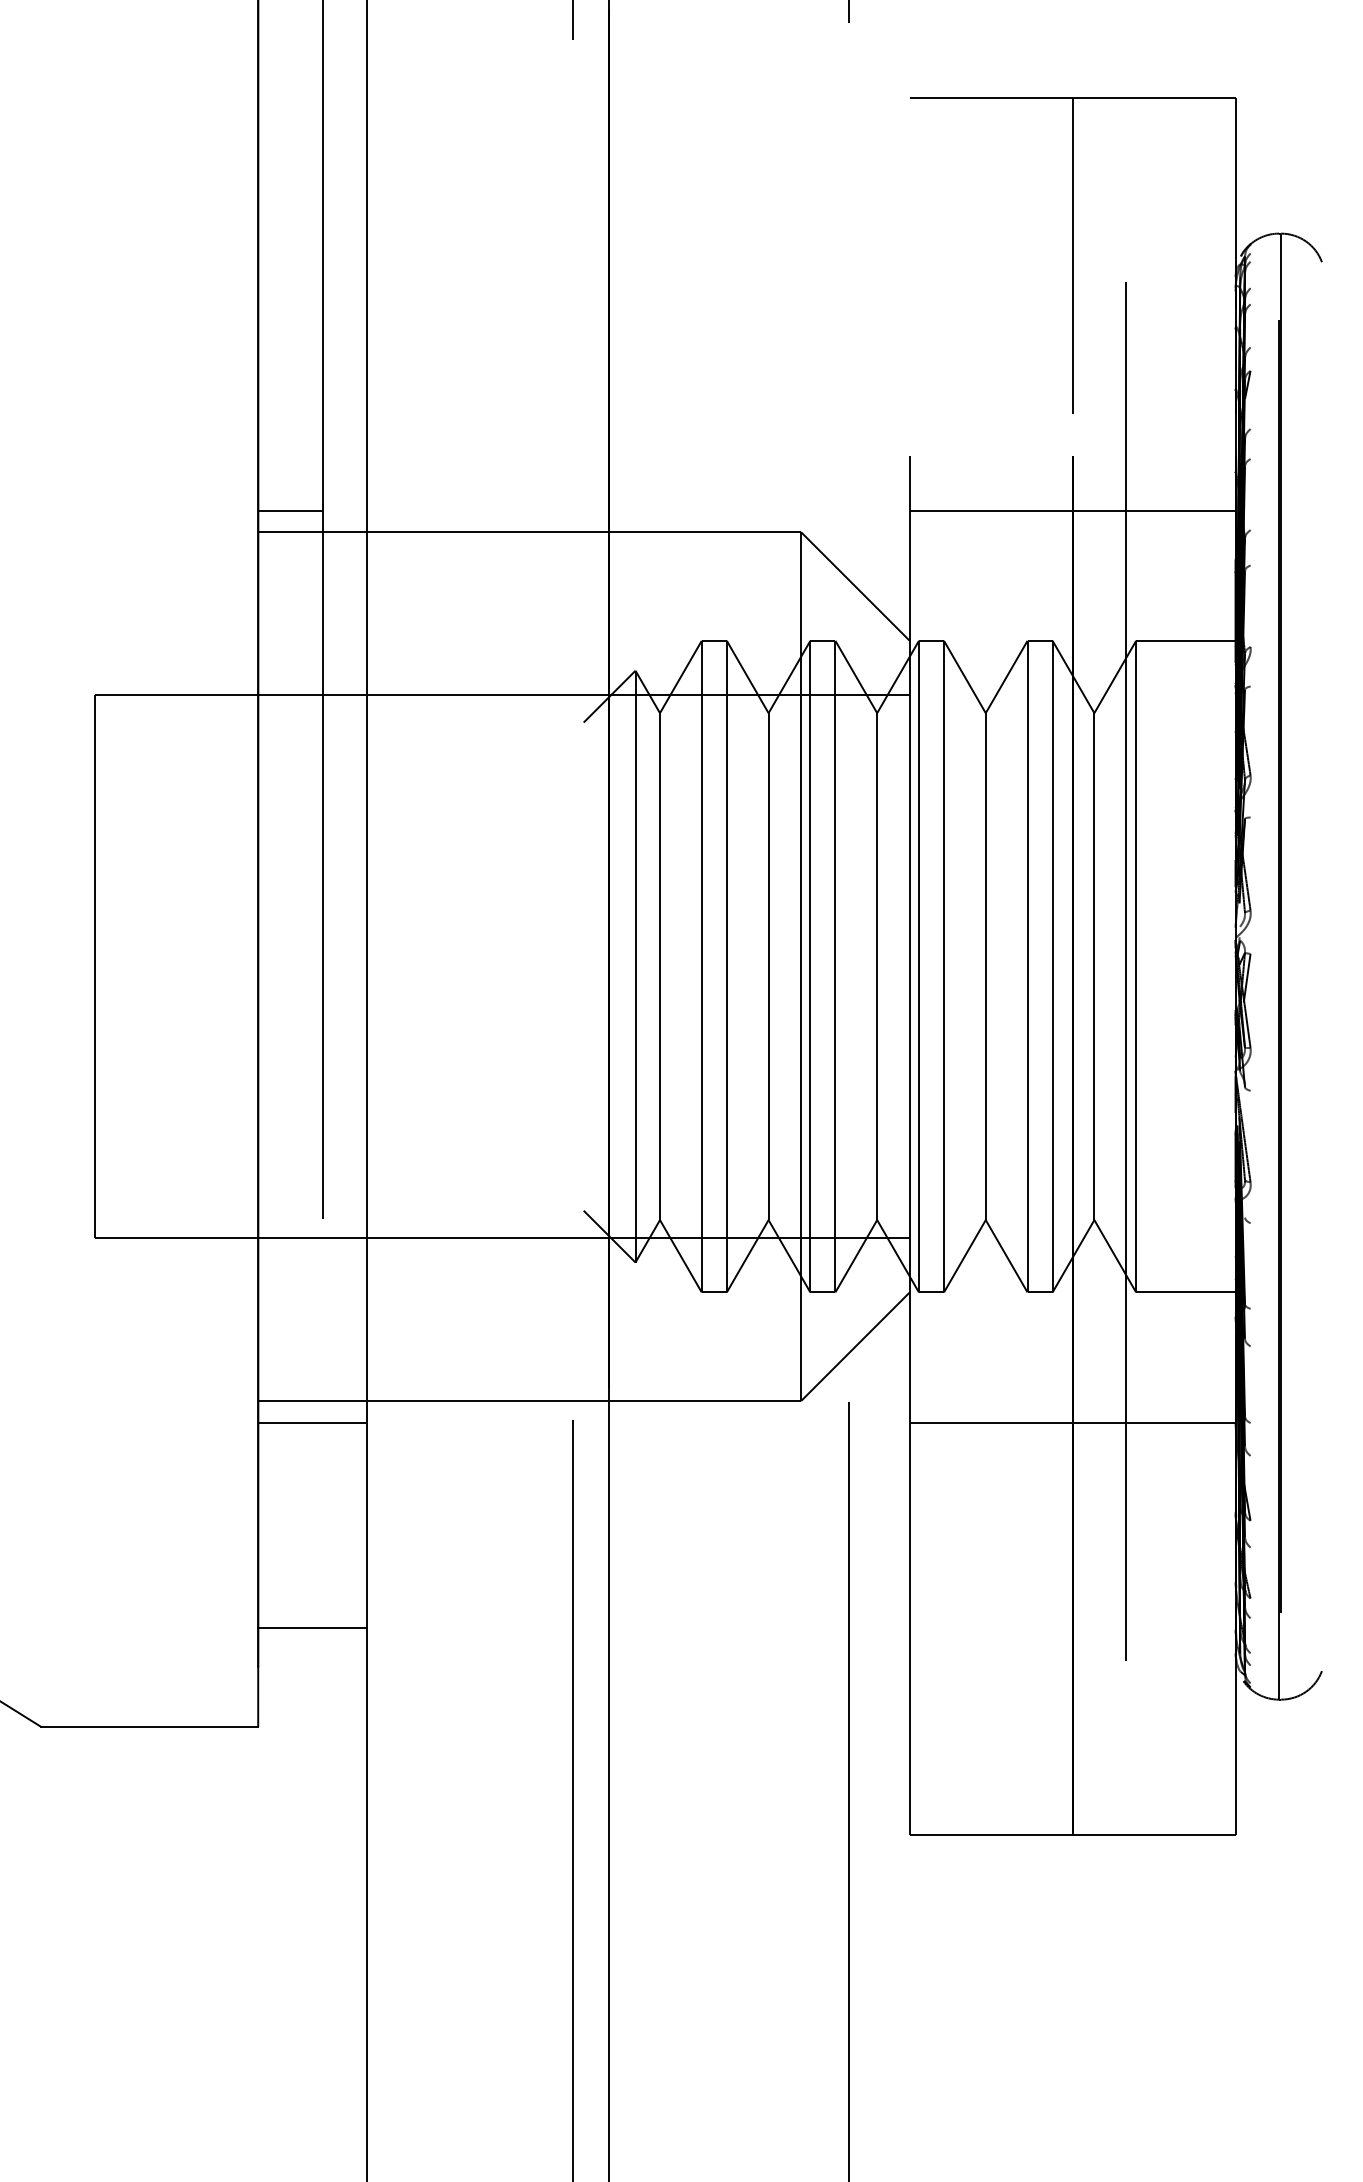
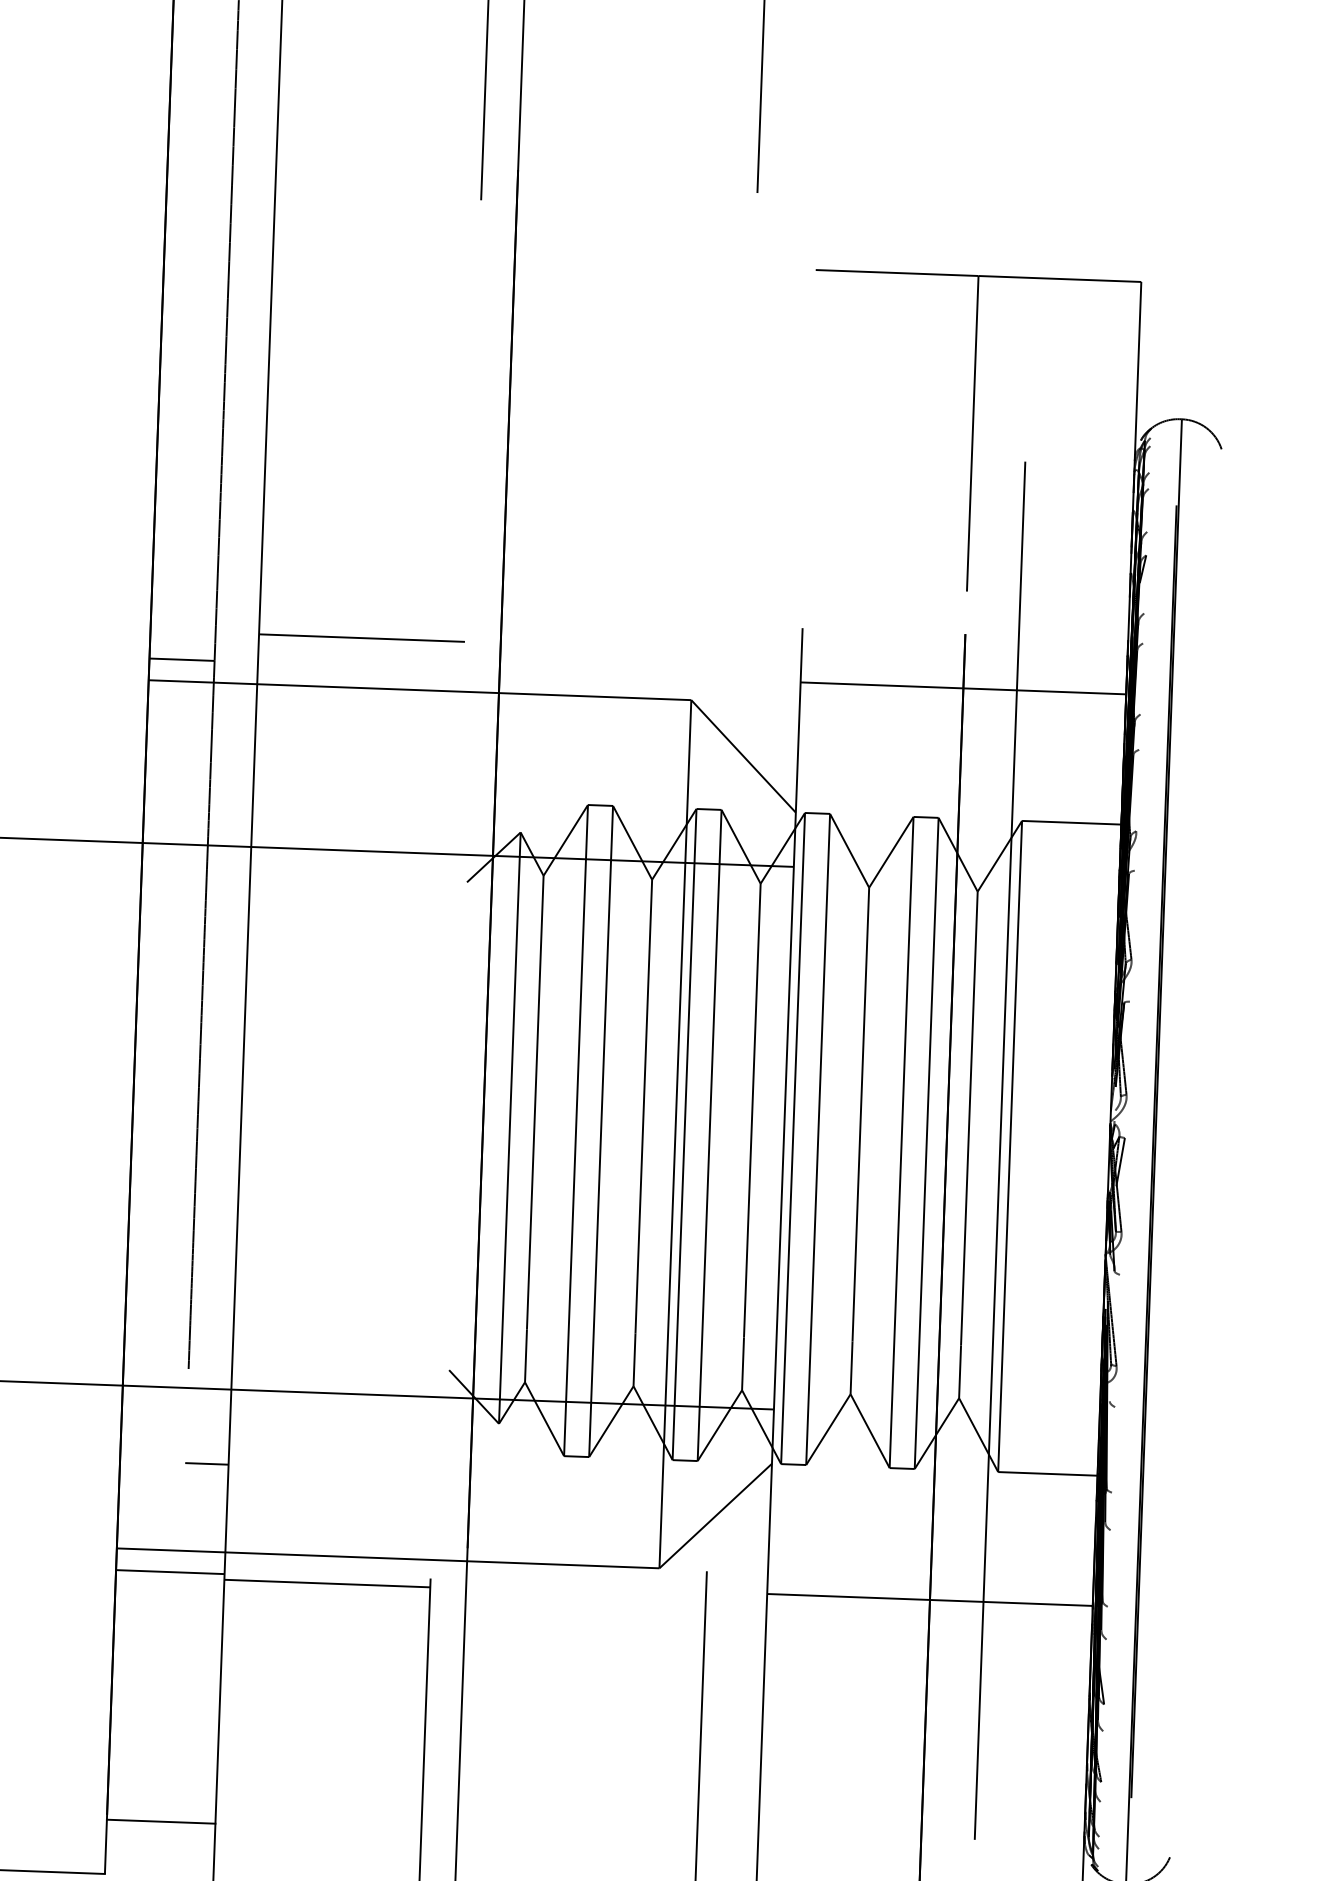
line: (469, 482) -> (361, 638), added
line: (344, 1313) -> (206, 1464), added
line: (469, 1428) -> (327, 1583), added
line: (312, 1628) -> (161, 1821), moved

